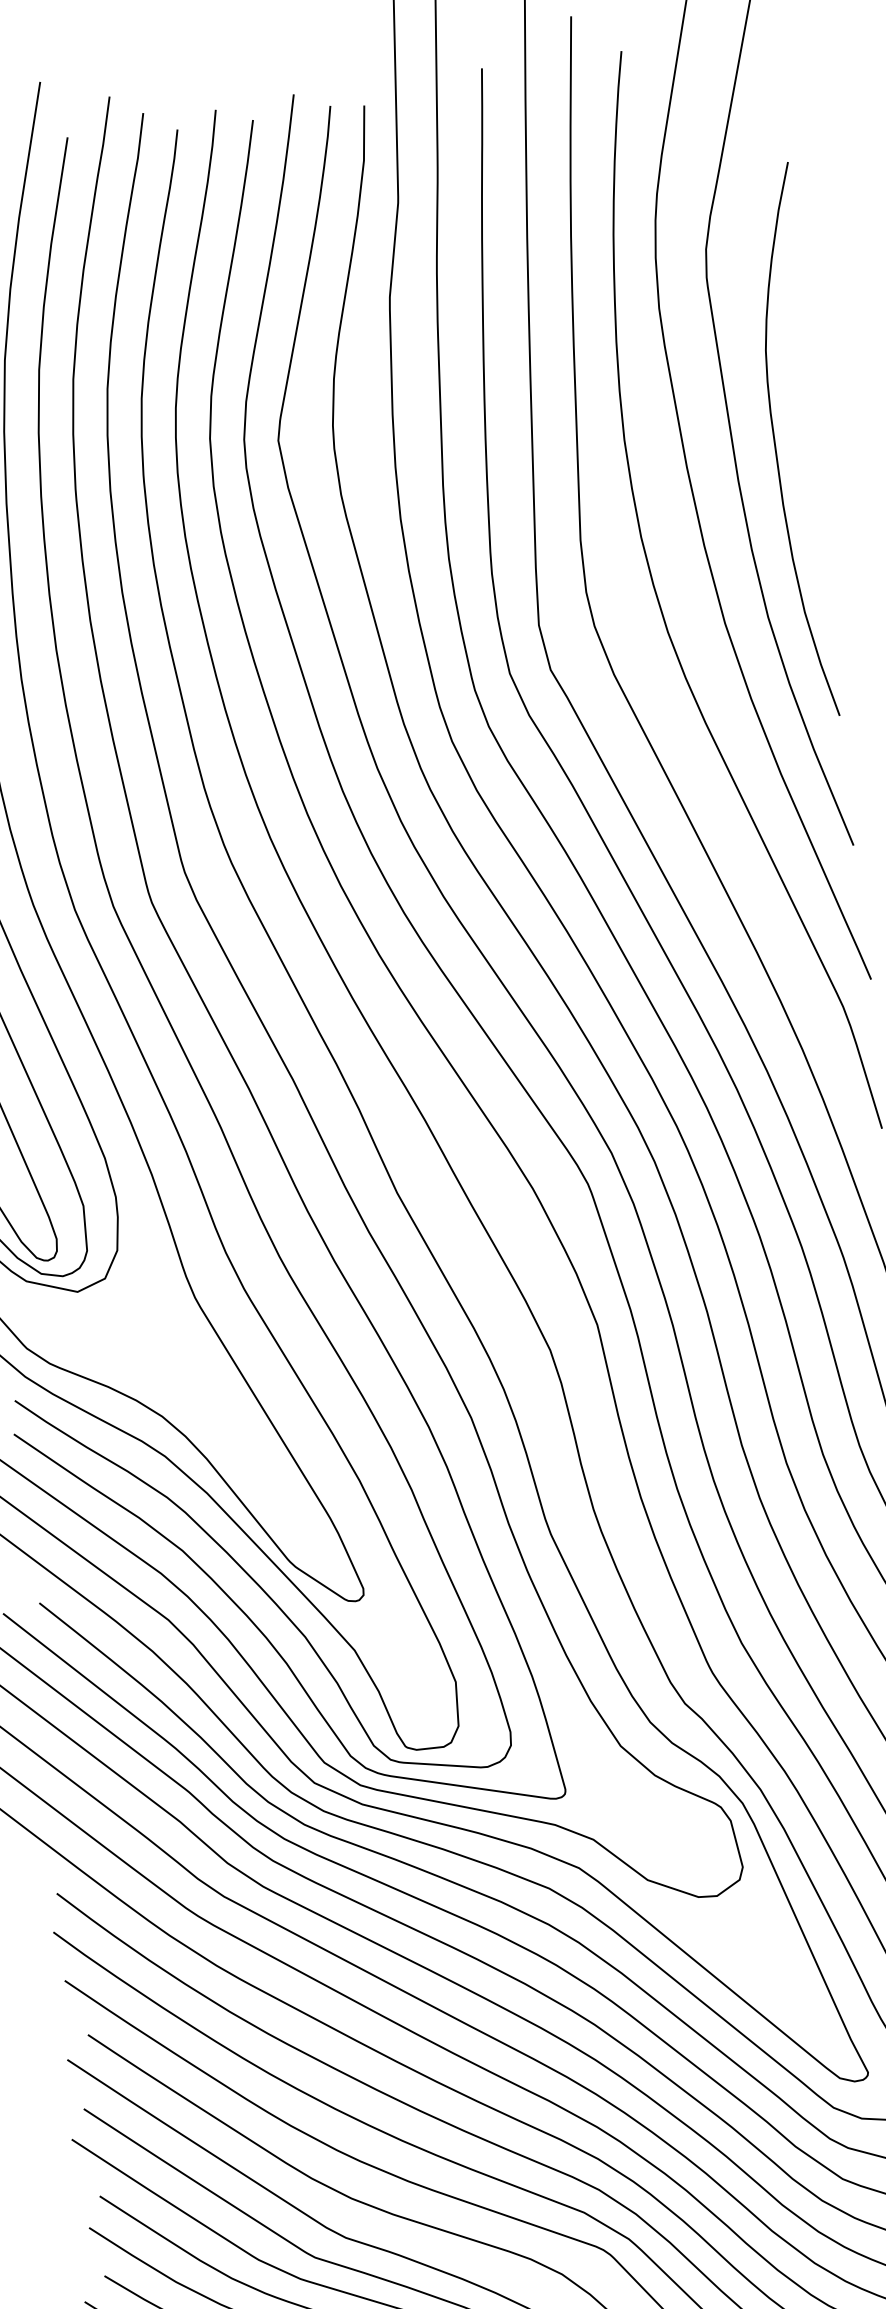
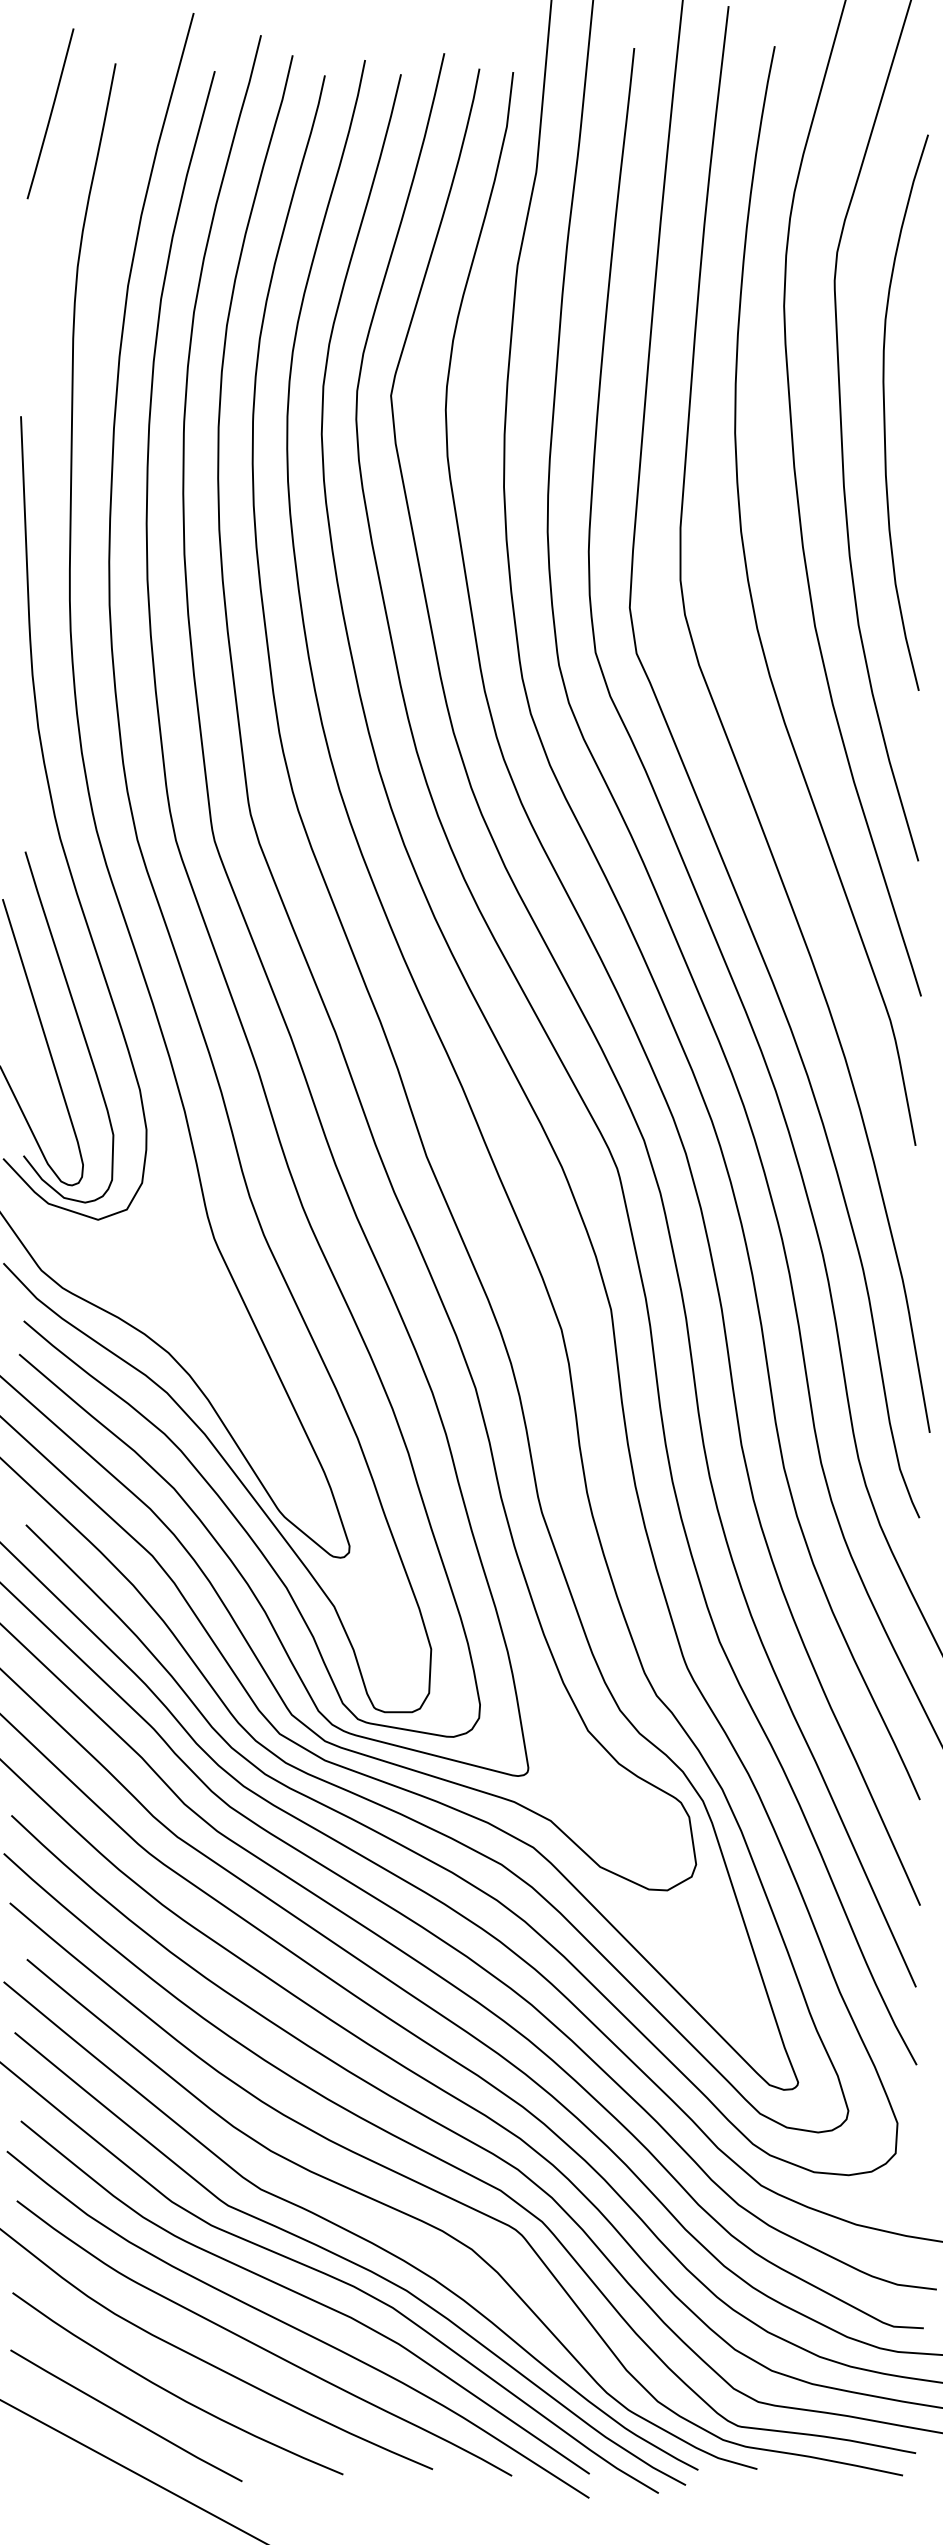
curve: (776, 442) -> (885, 412), moved

